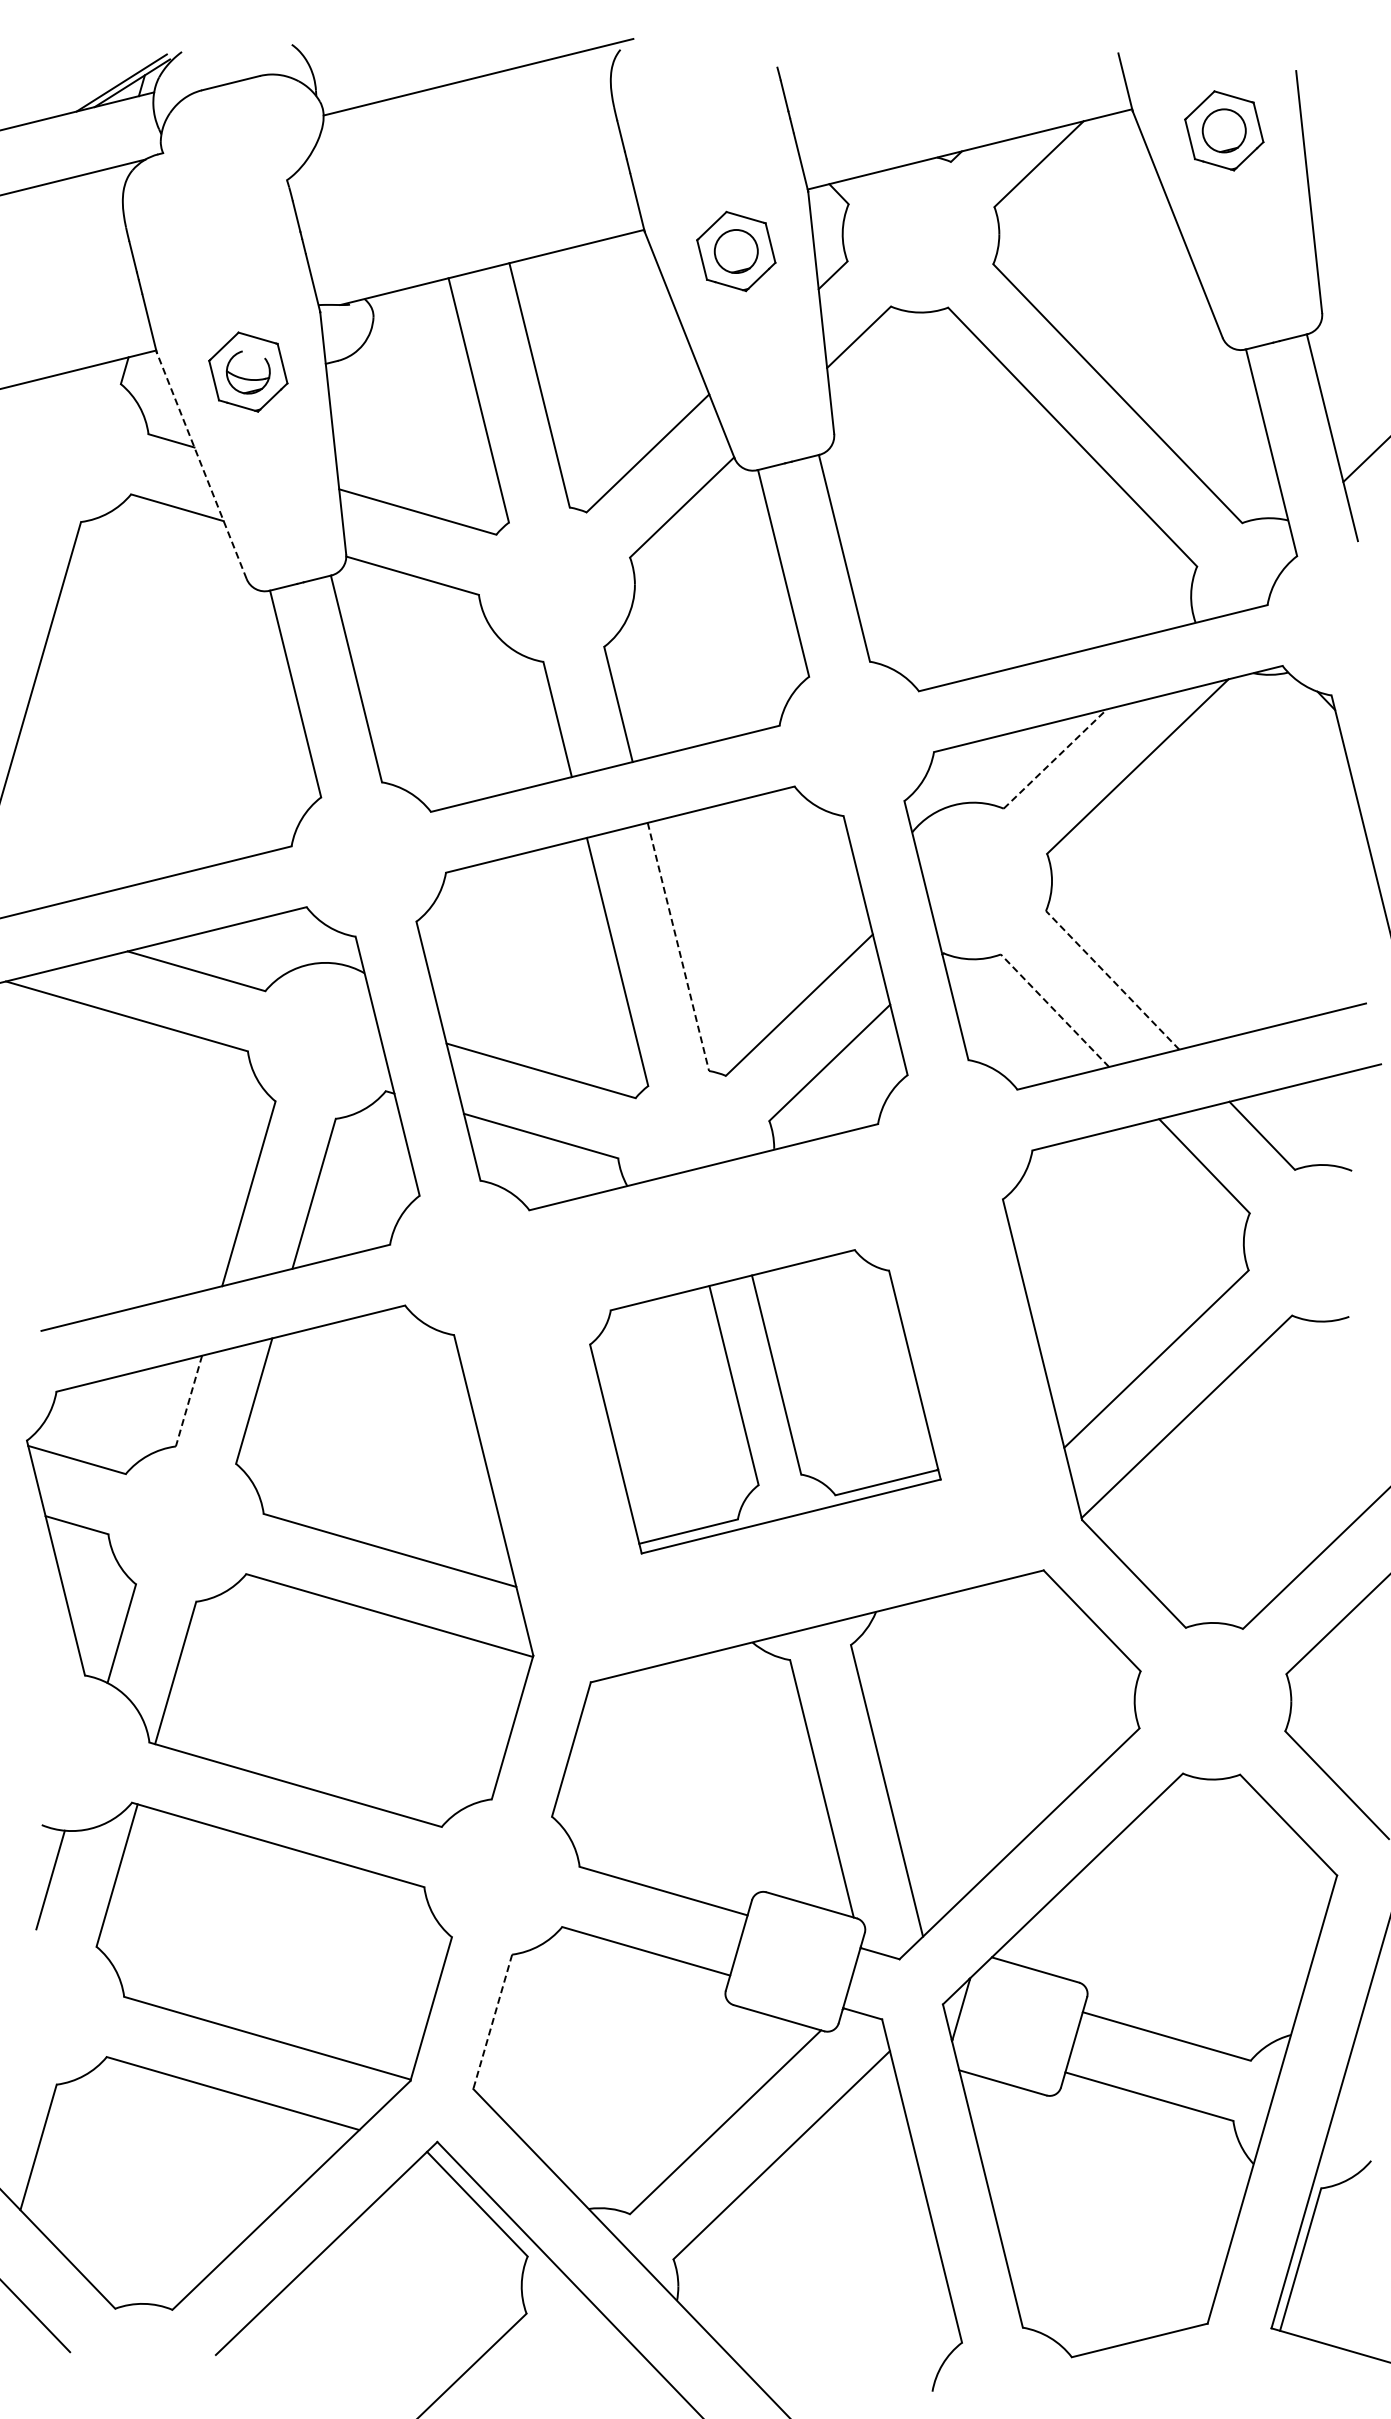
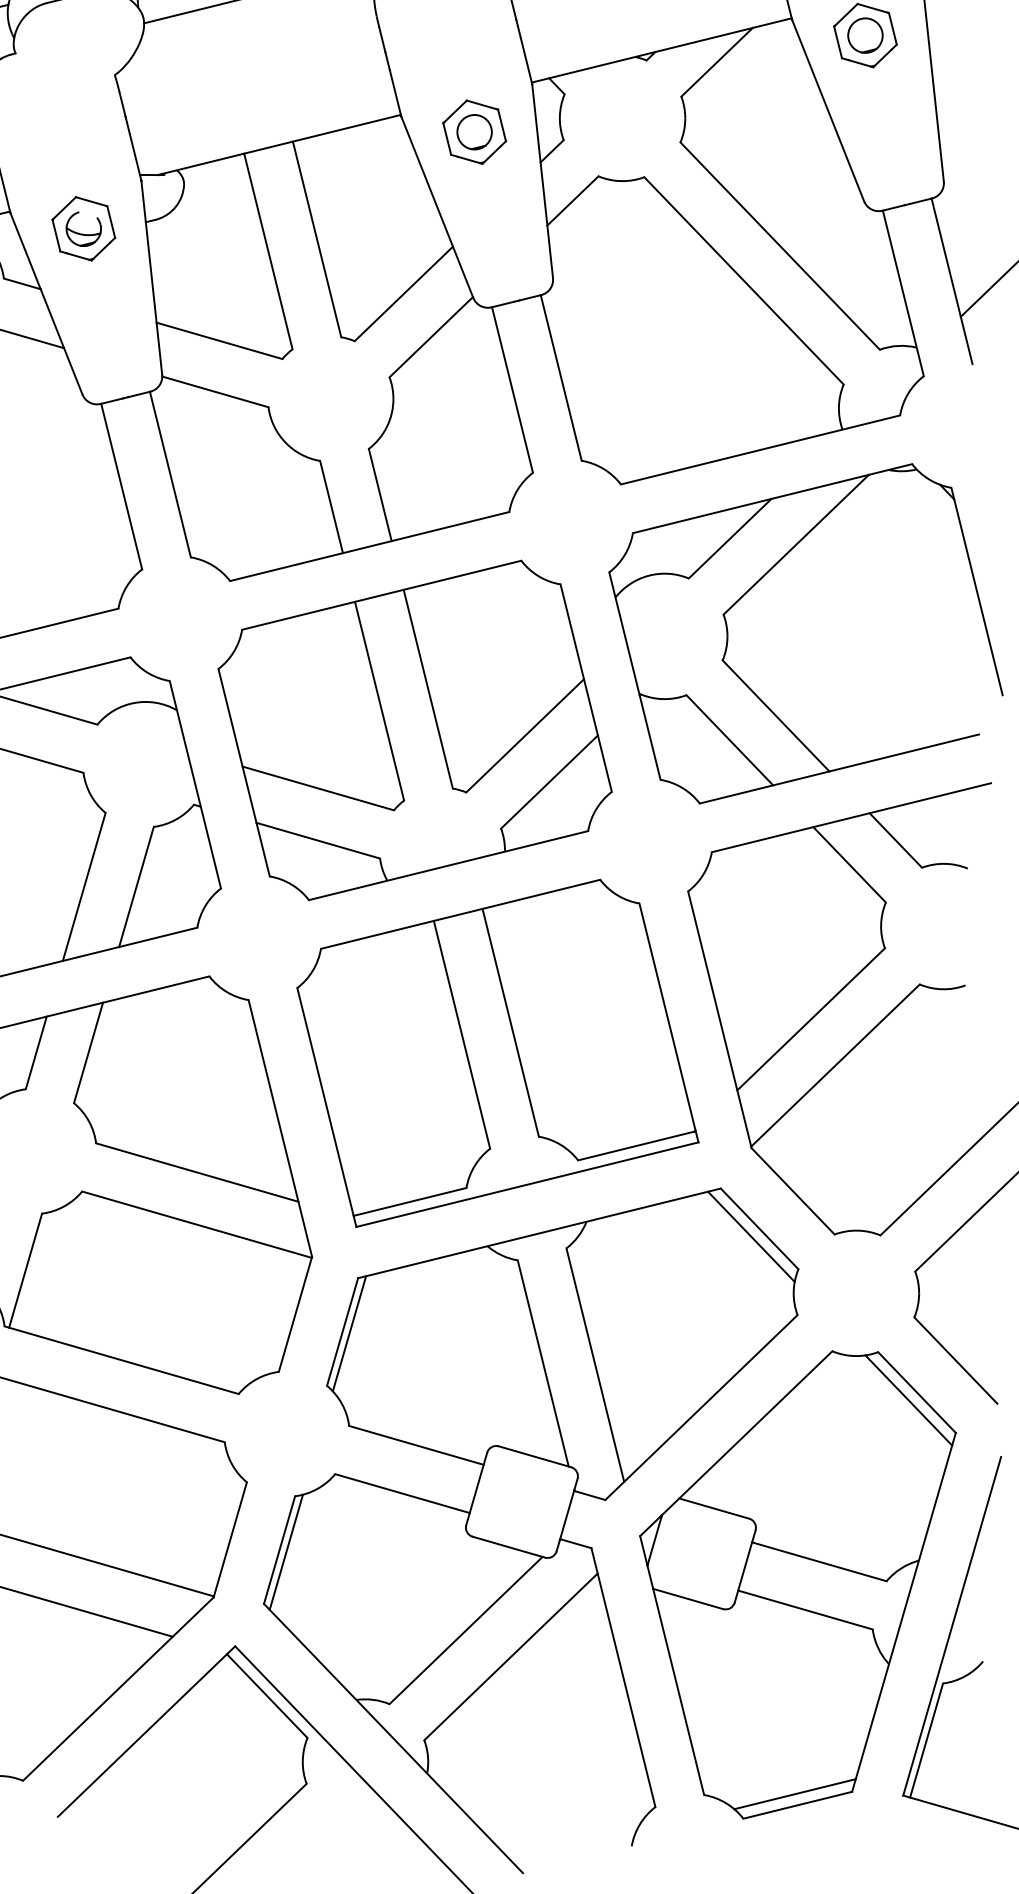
line: (201, 465) -> (46, 303), dashed -> solid
line: (1055, 759) -> (730, 539), dashed -> solid
line: (678, 946) -> (428, 688), dashed -> solid
line: (1112, 979) -> (775, 715), dashed -> solid
line: (1054, 1010) -> (729, 740), dashed -> solid
line: (188, 1401) -> (35, 1053), dashed -> solid
part: (765, 1401) -> (498, 1053), size x1.43
line: (1081, 1630) -> (751, 1236), added
line: (579, 1751) -> (349, 1333), added
line: (1278, 1834) -> (908, 1400), added
line: (492, 2021) -> (279, 1549), dashed -> solid
line: (501, 2024) -> (286, 1552), added
line: (1136, 2326) -> (795, 1794), added

